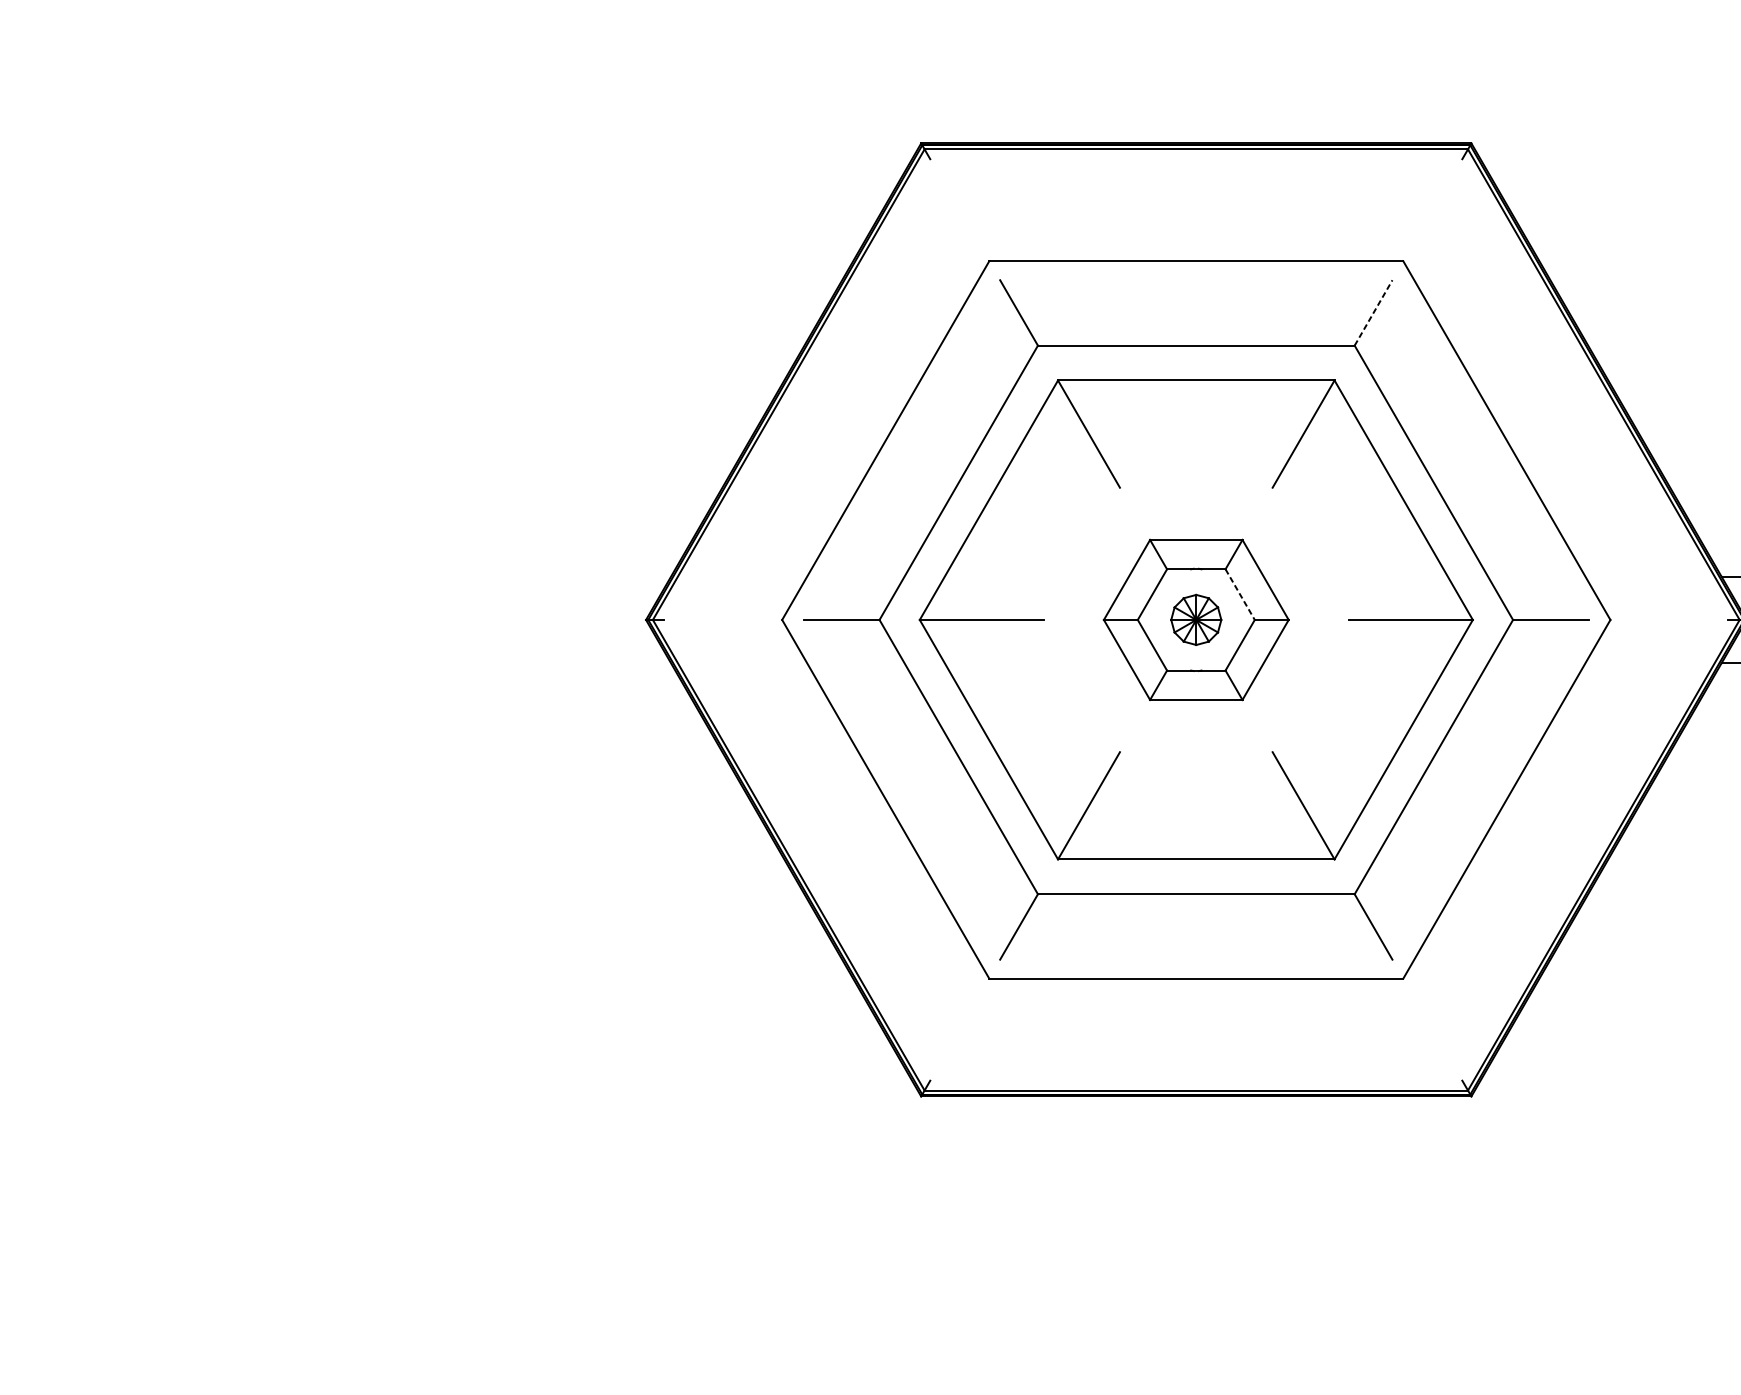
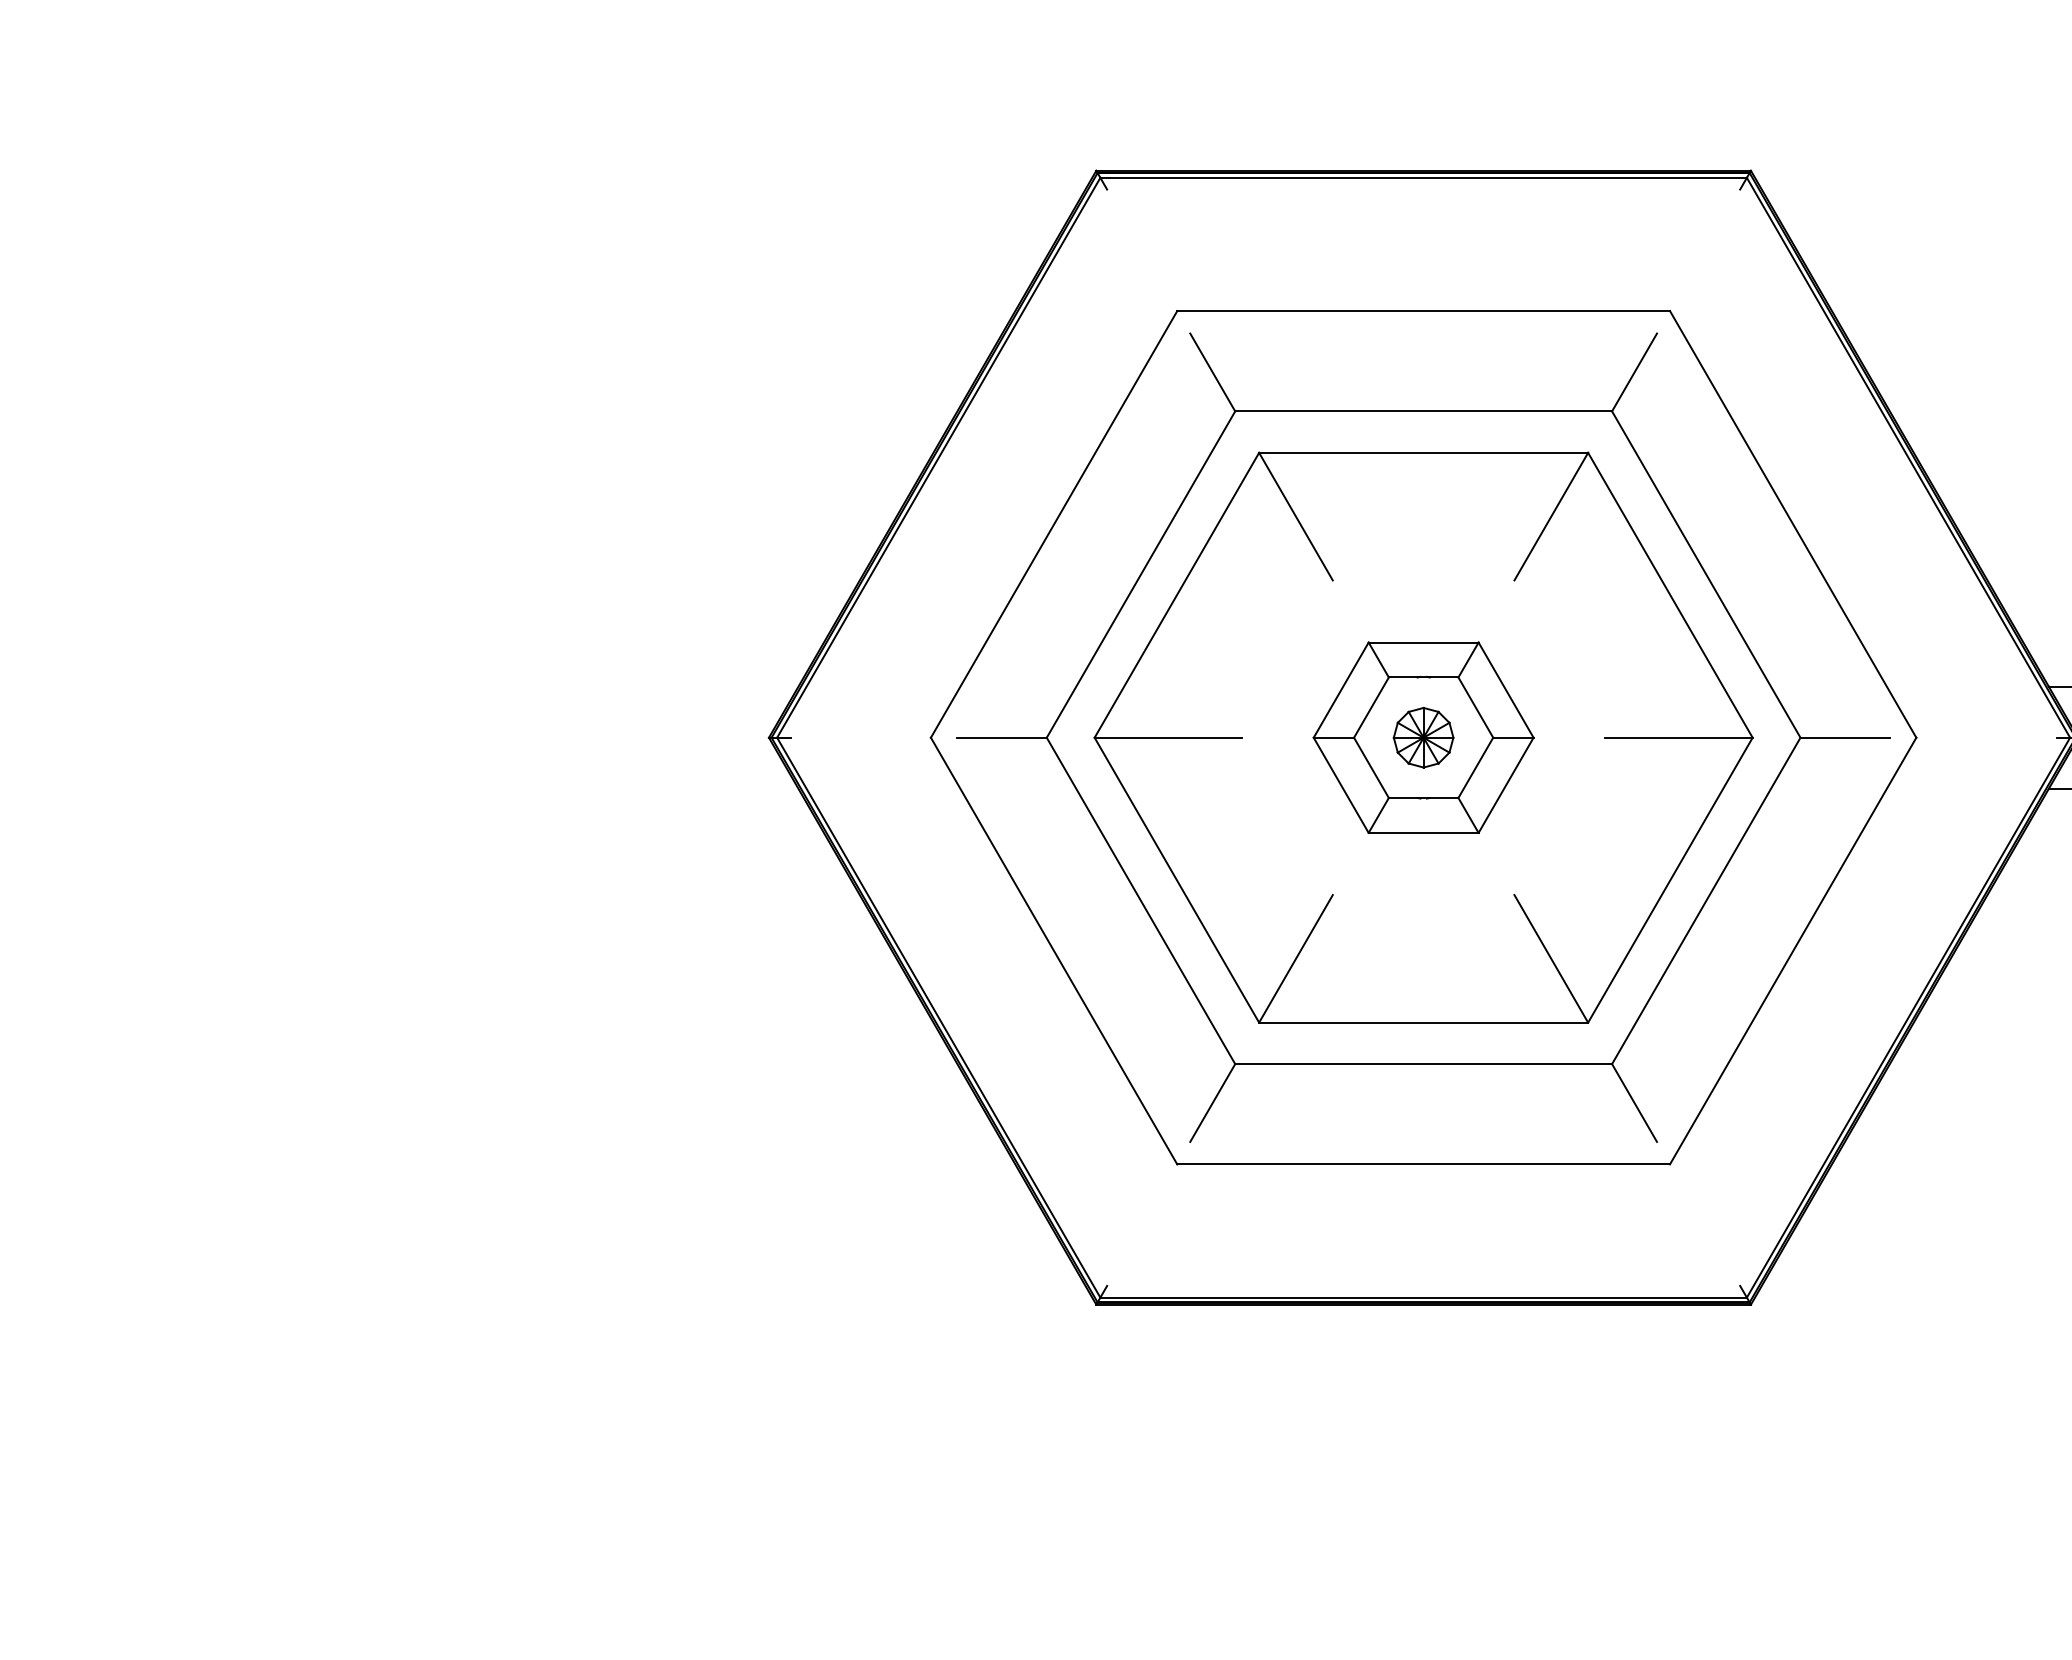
line: (1373, 312) -> (1634, 372), dashed -> solid
line: (1239, 594) -> (1475, 707), dashed -> solid

